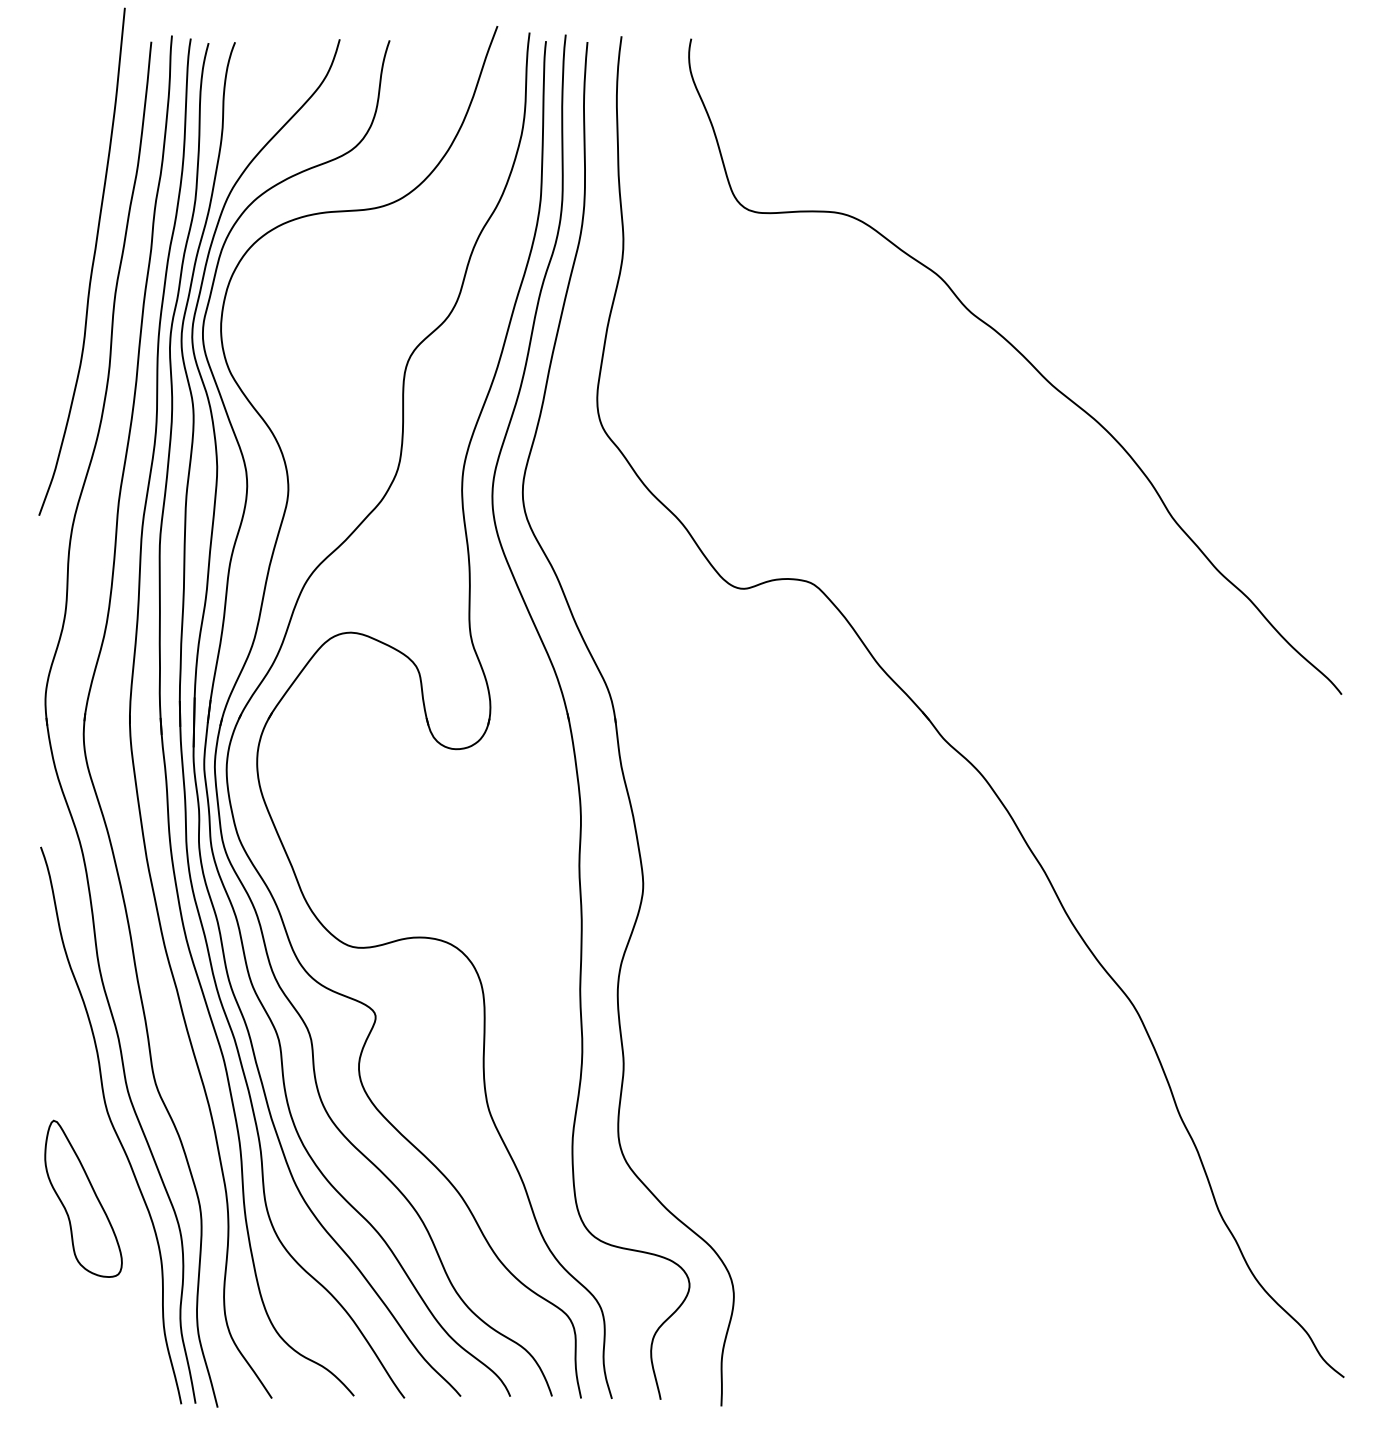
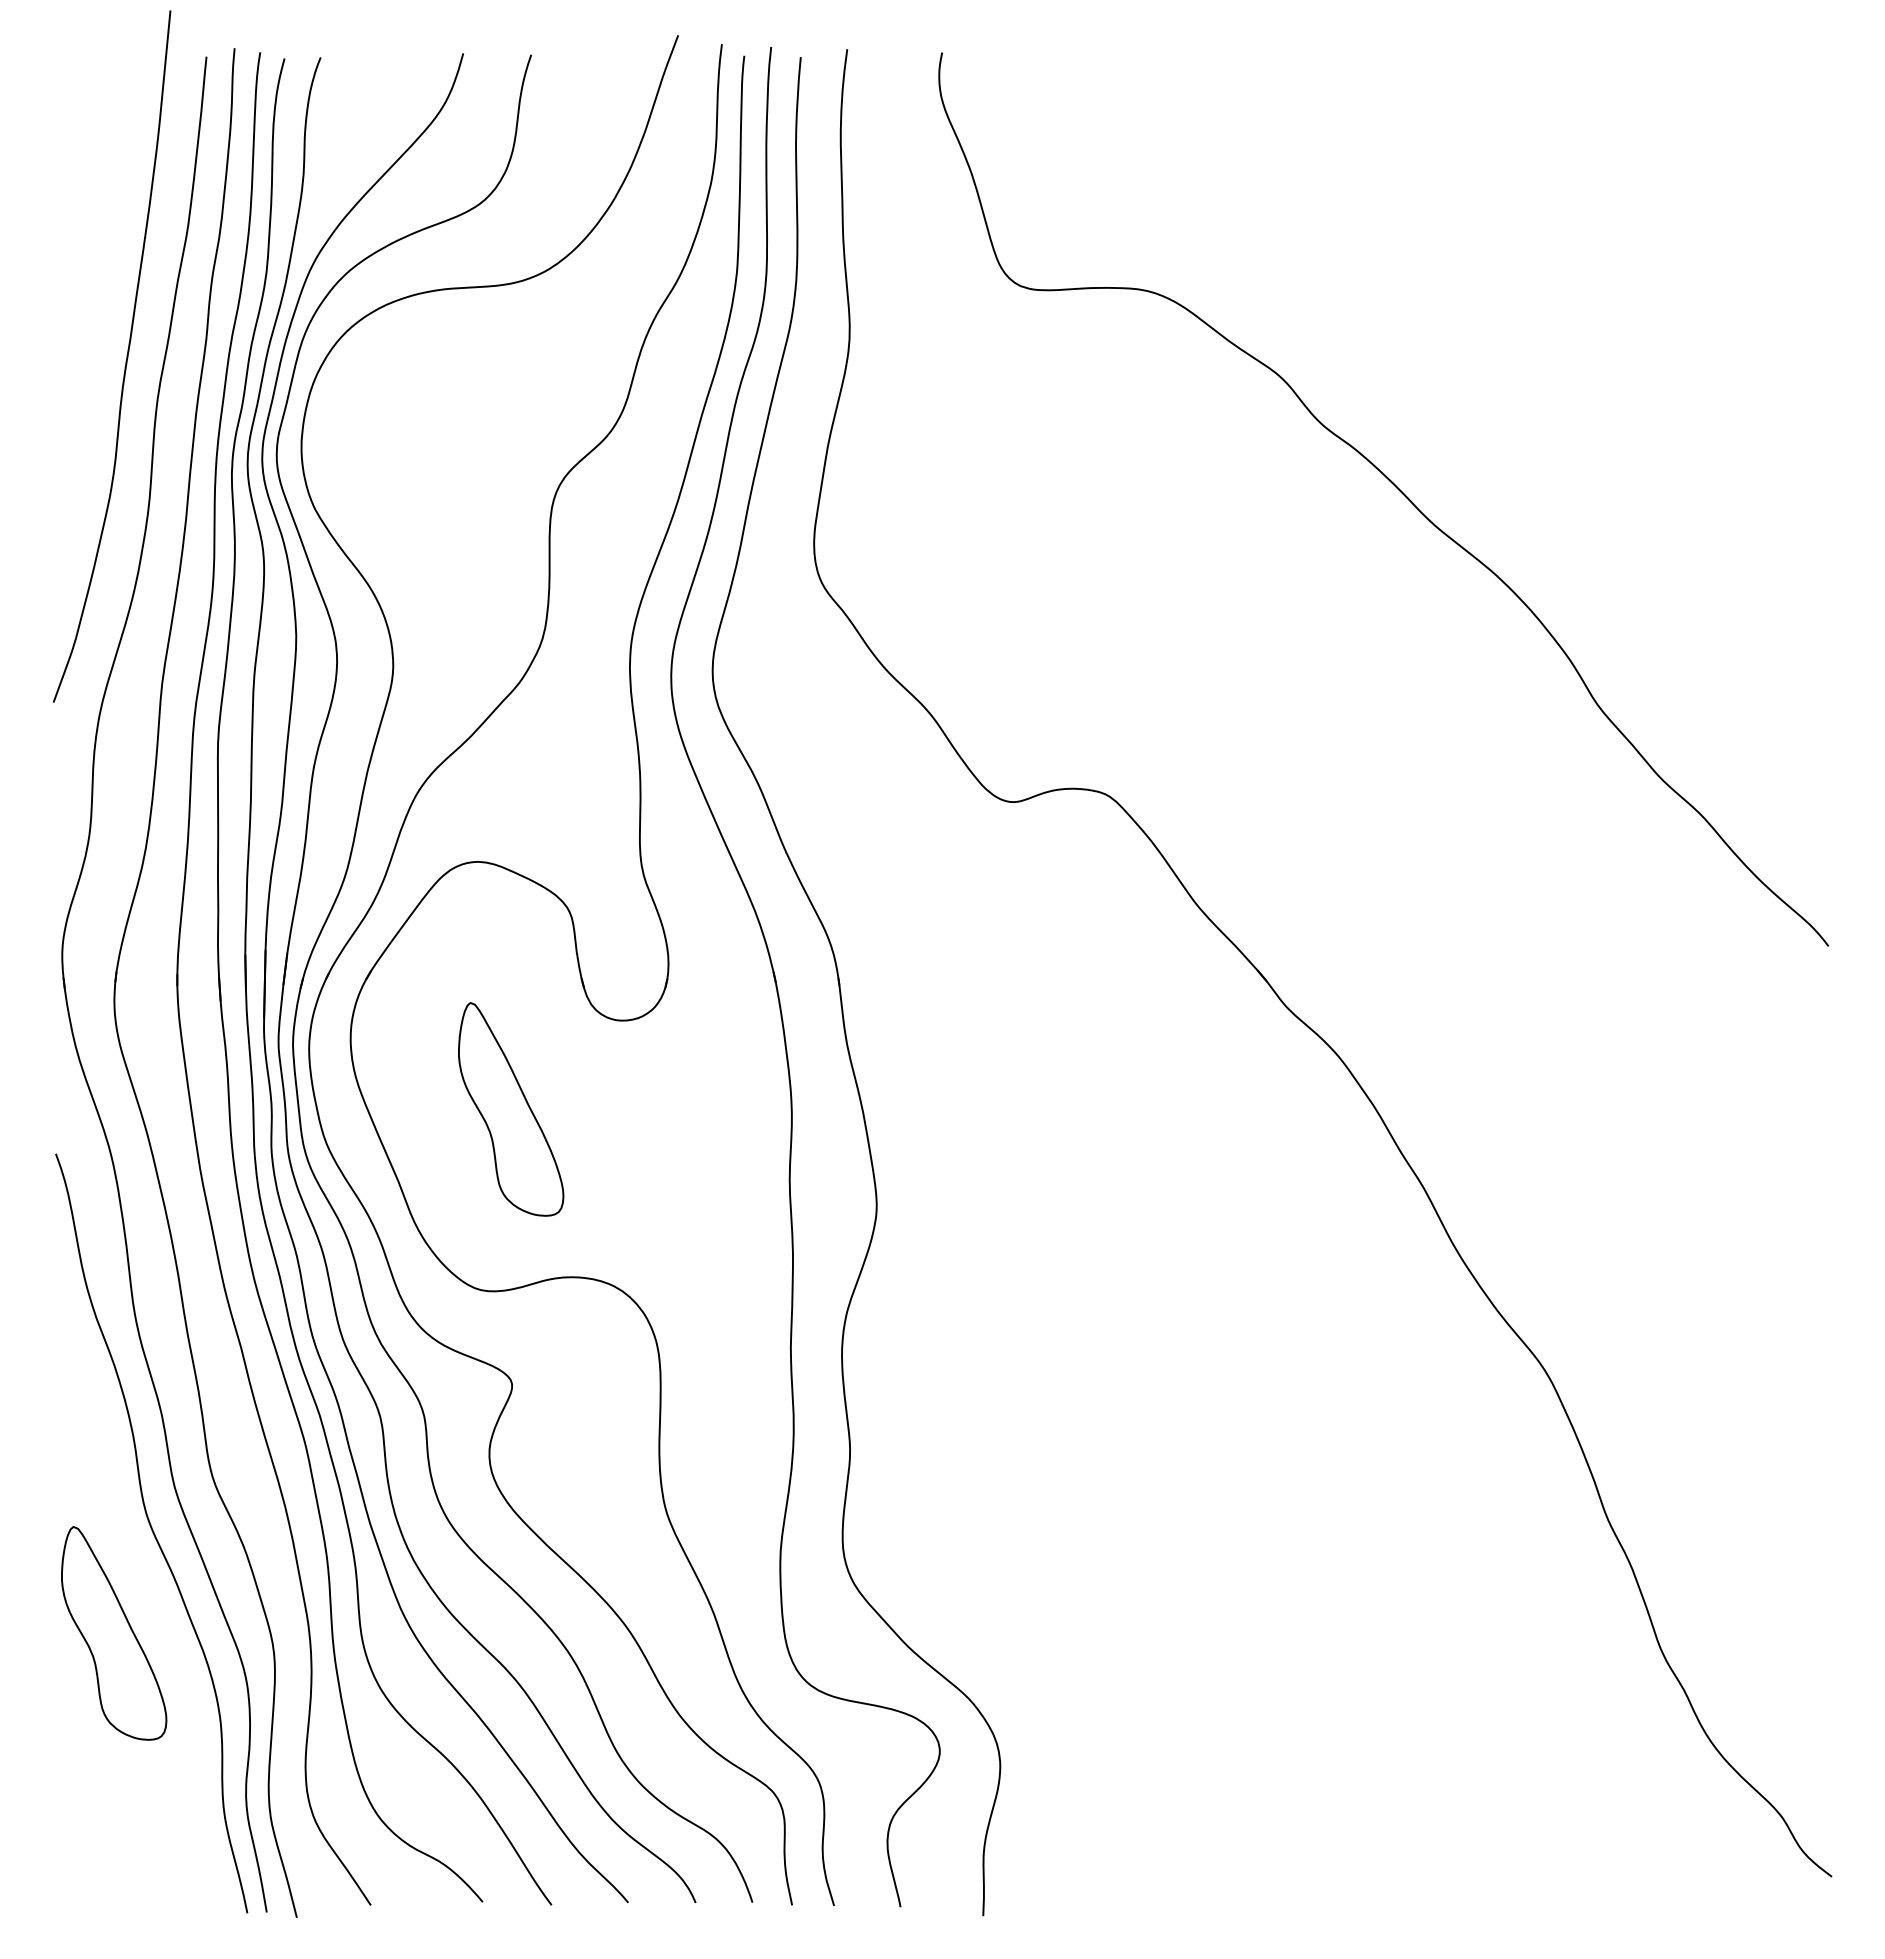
part: (375, 814) -> (511, 1109), added

